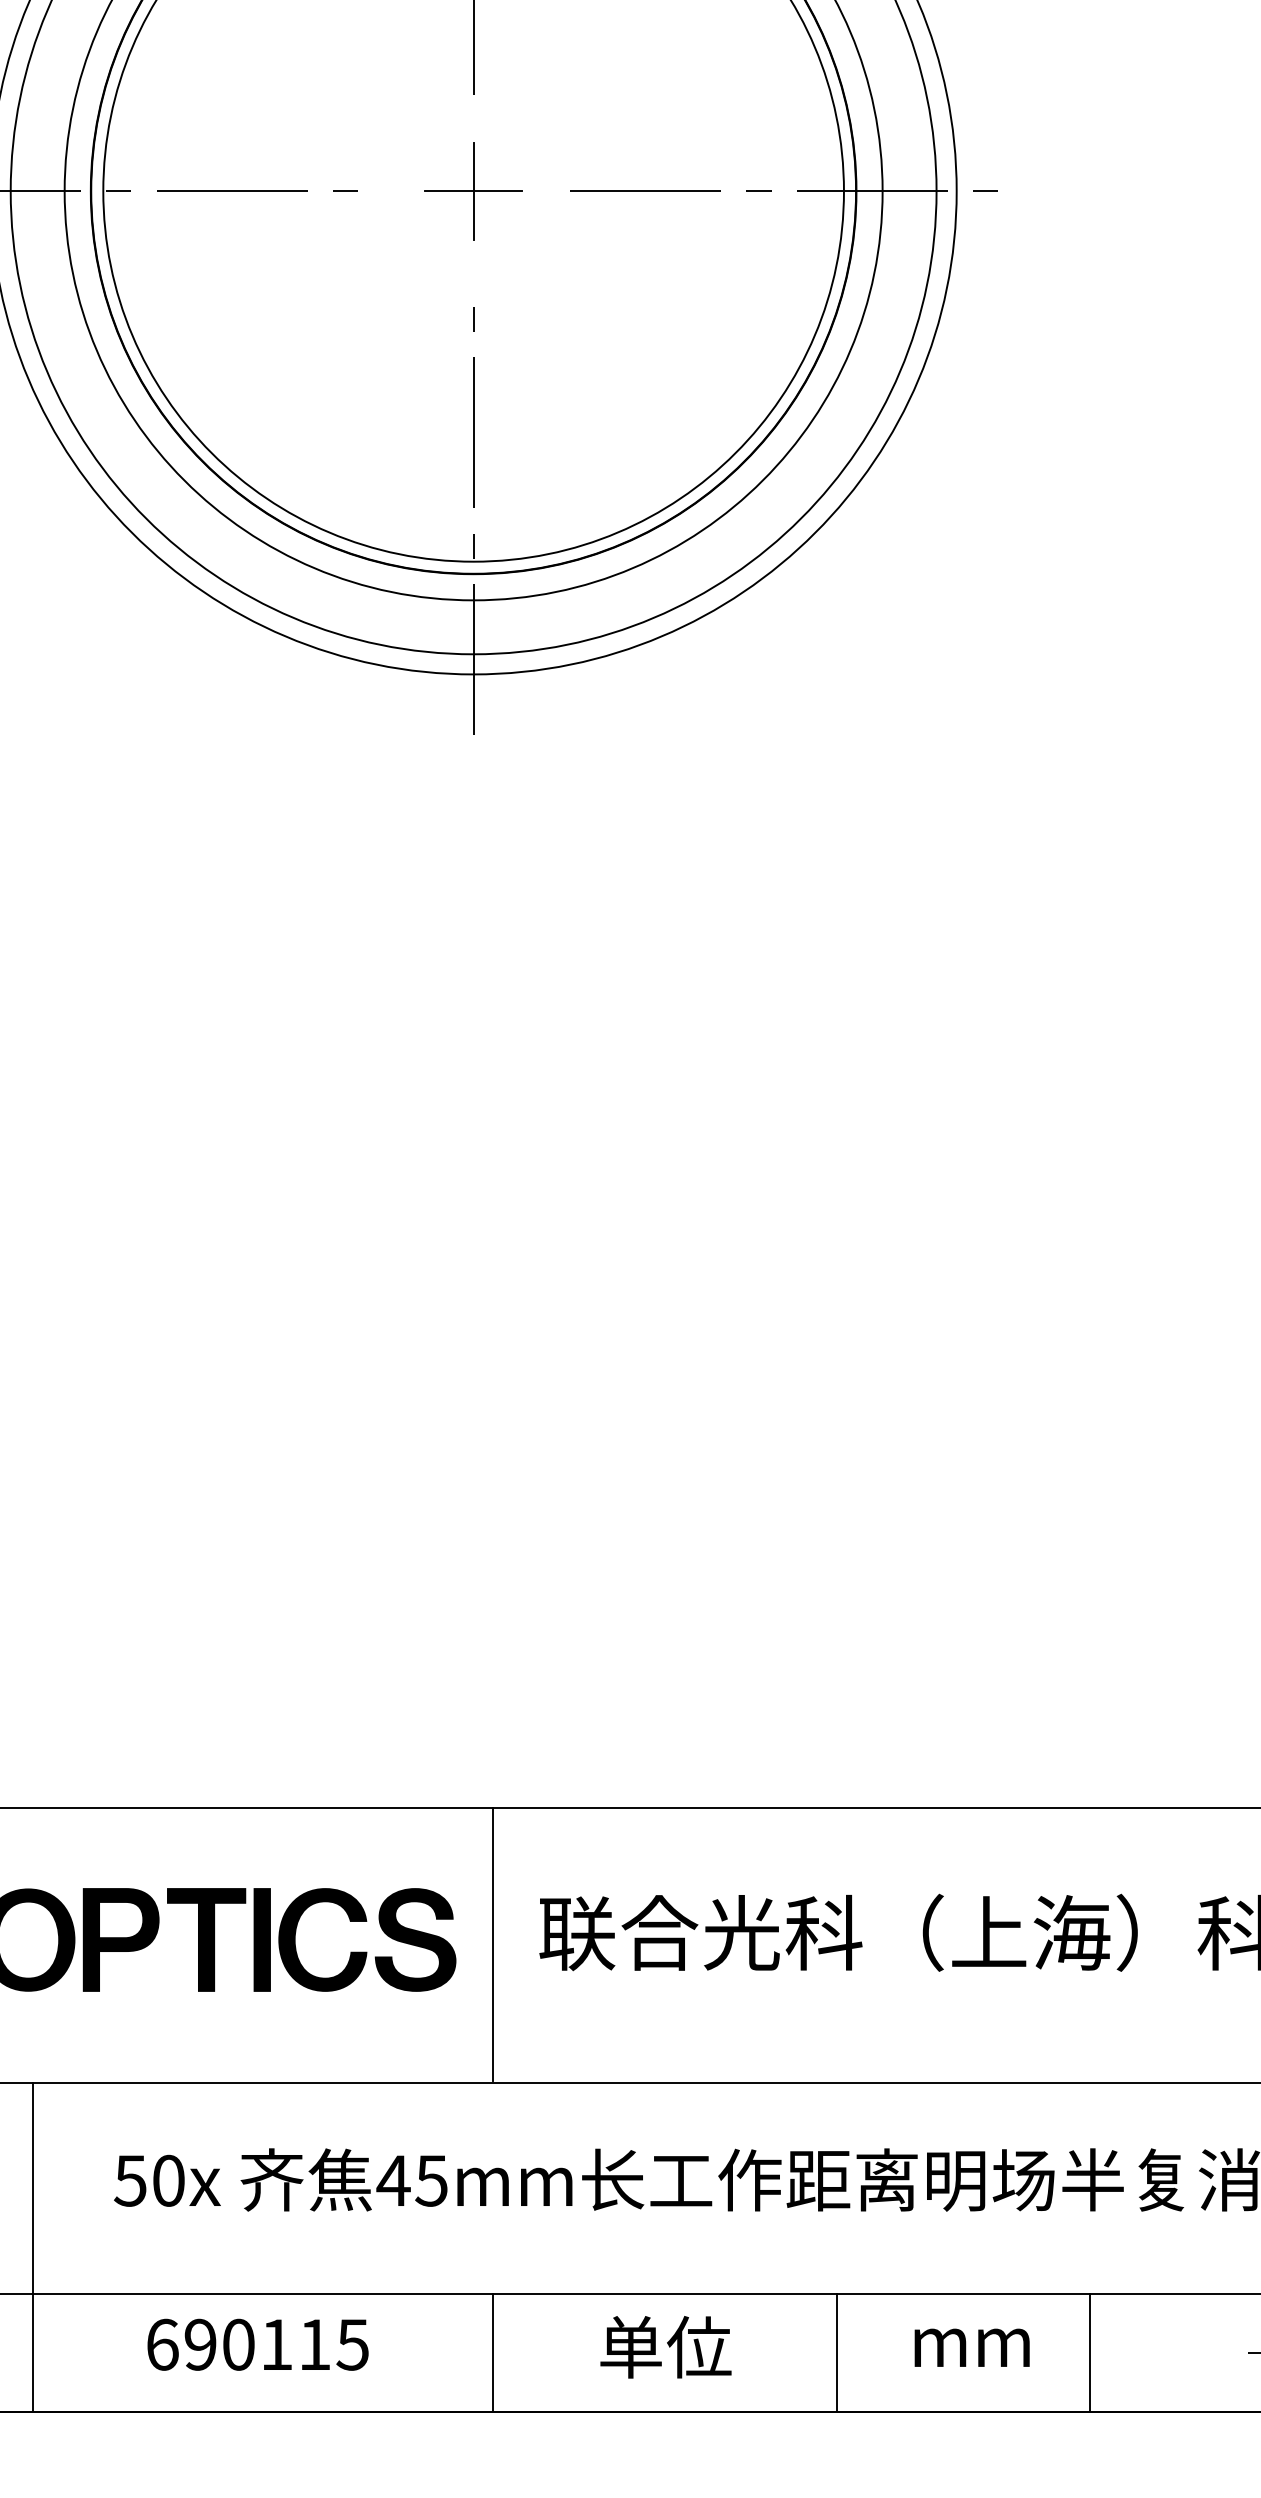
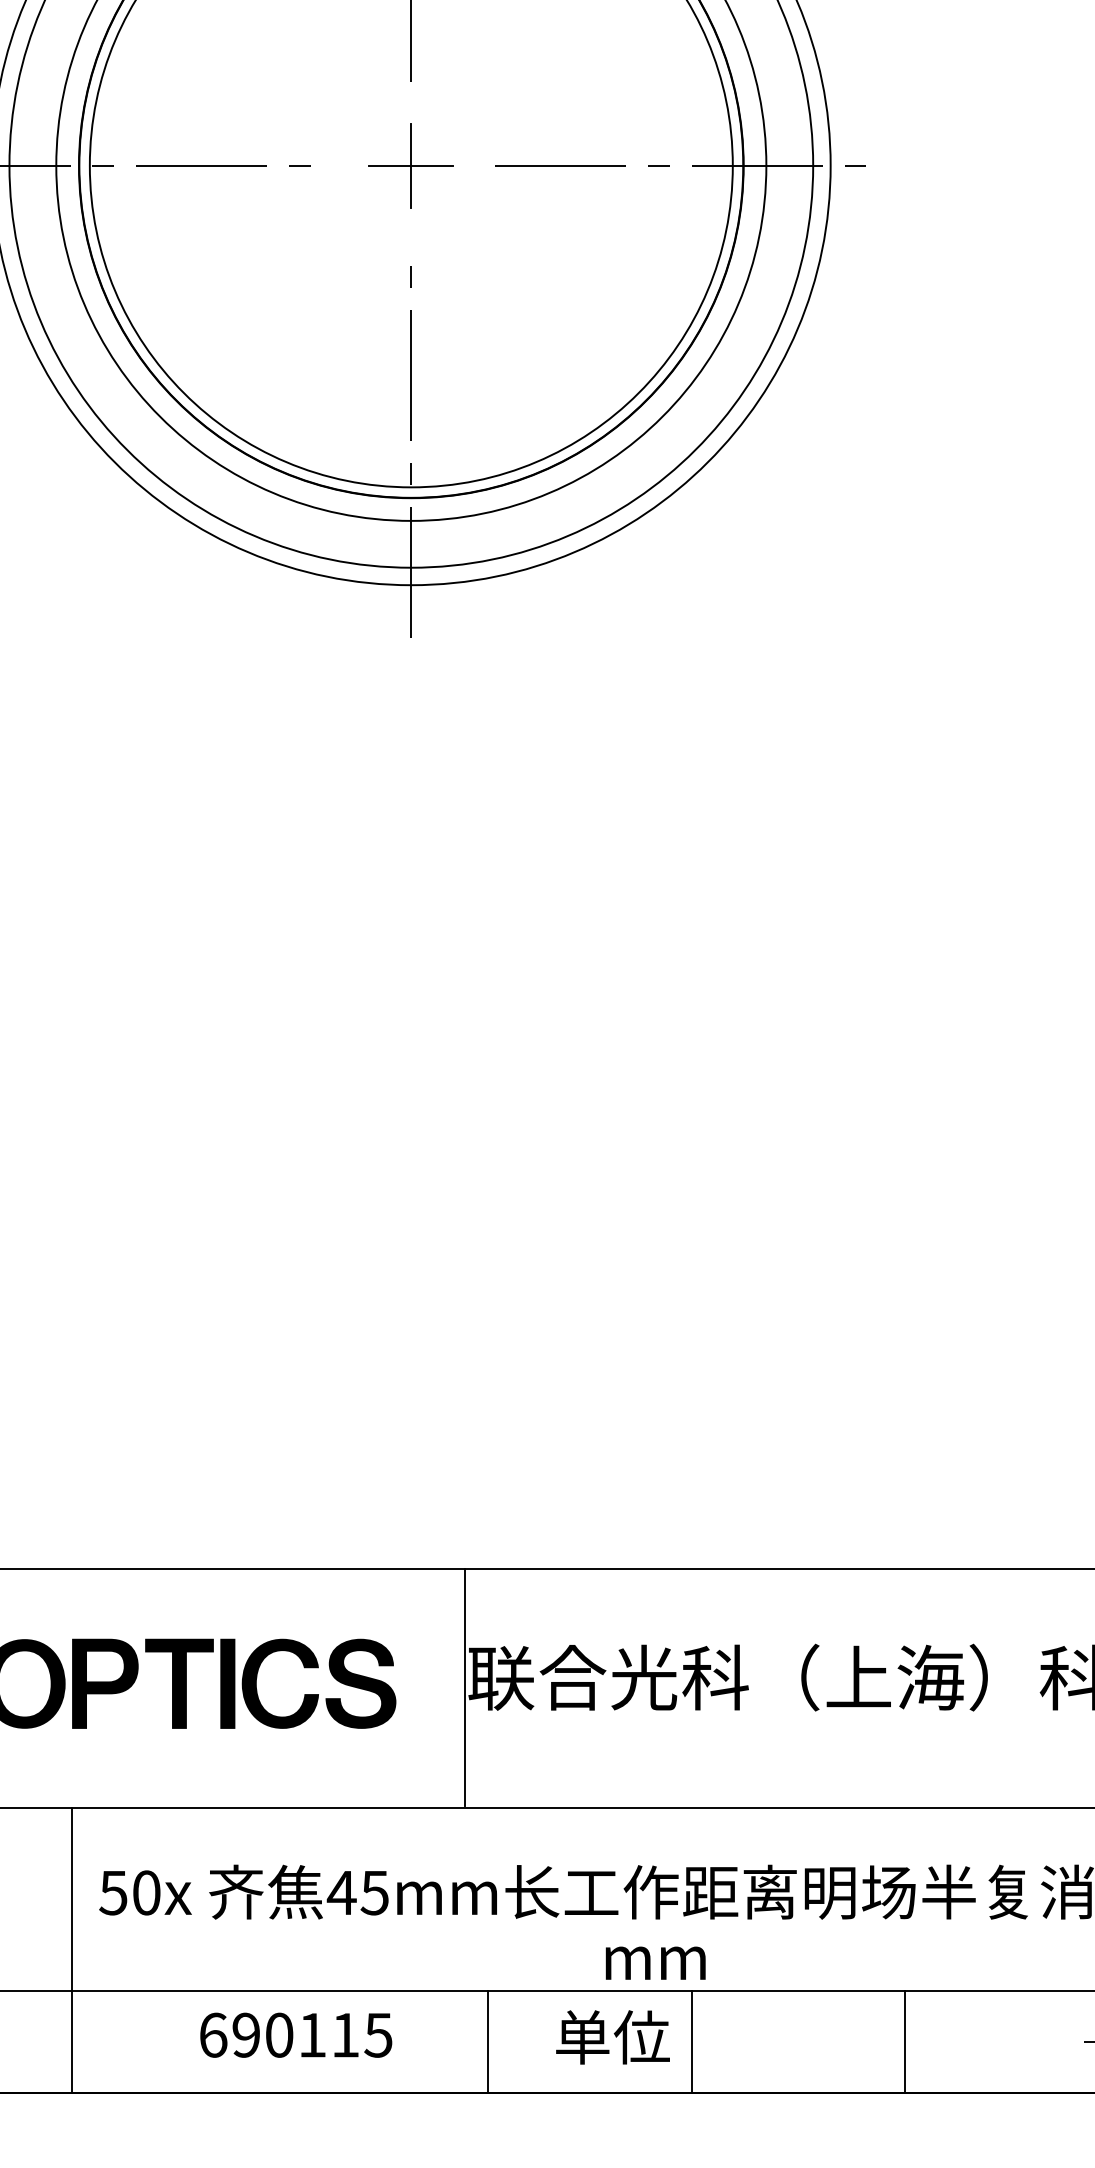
line: (493, 1943) -> (465, 1686), moved
line: (32, 2246) -> (71, 1949), moved
text: (257, 2344) -> (295, 2035), moved
text: (665, 2347) -> (612, 2037), moved
text: (971, 2347) -> (655, 1962), moved
line: (493, 2352) -> (488, 2041), moved
line: (837, 2352) -> (692, 2041), moved
line: (1090, 2352) -> (905, 2041), moved

